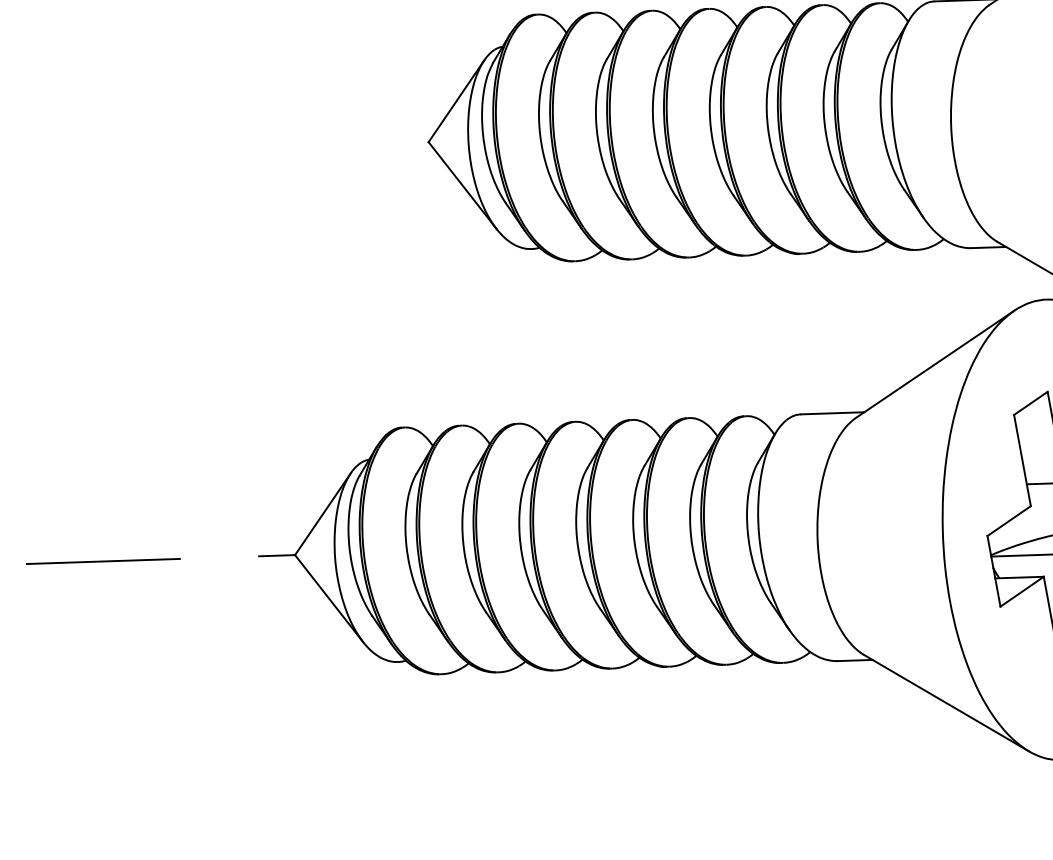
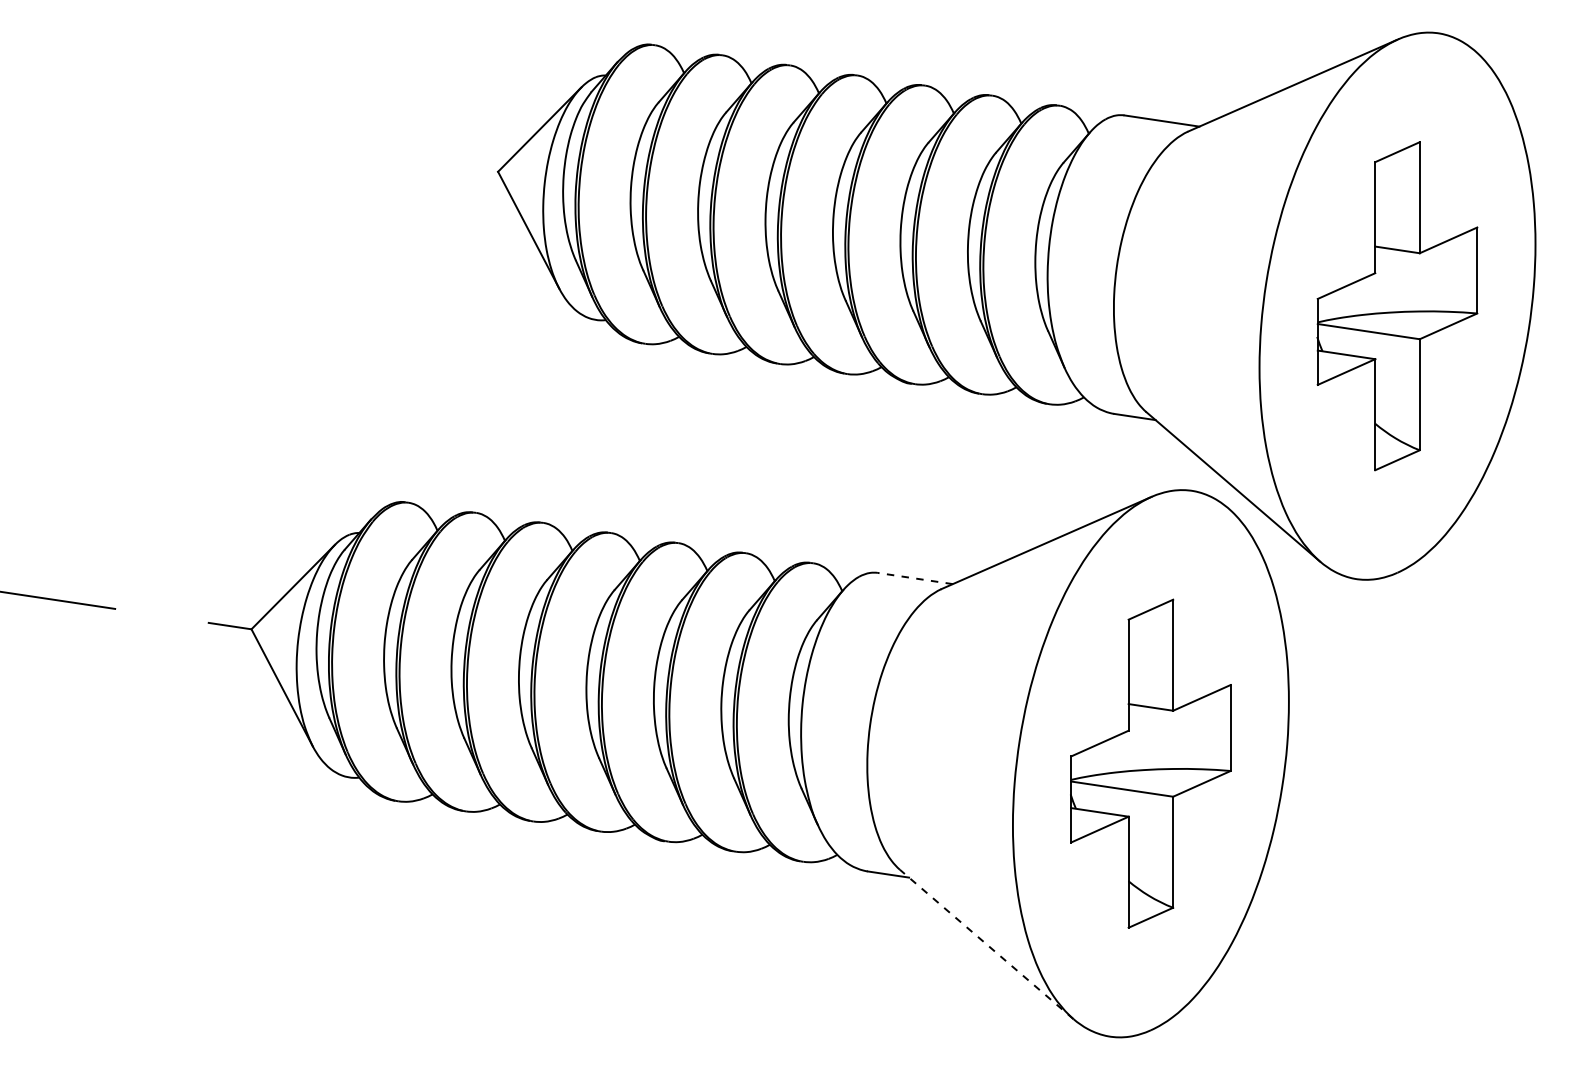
line: (832, 413) -> (915, 578), solid -> dashed
line: (946, 703) -> (986, 944), solid -> dashed

